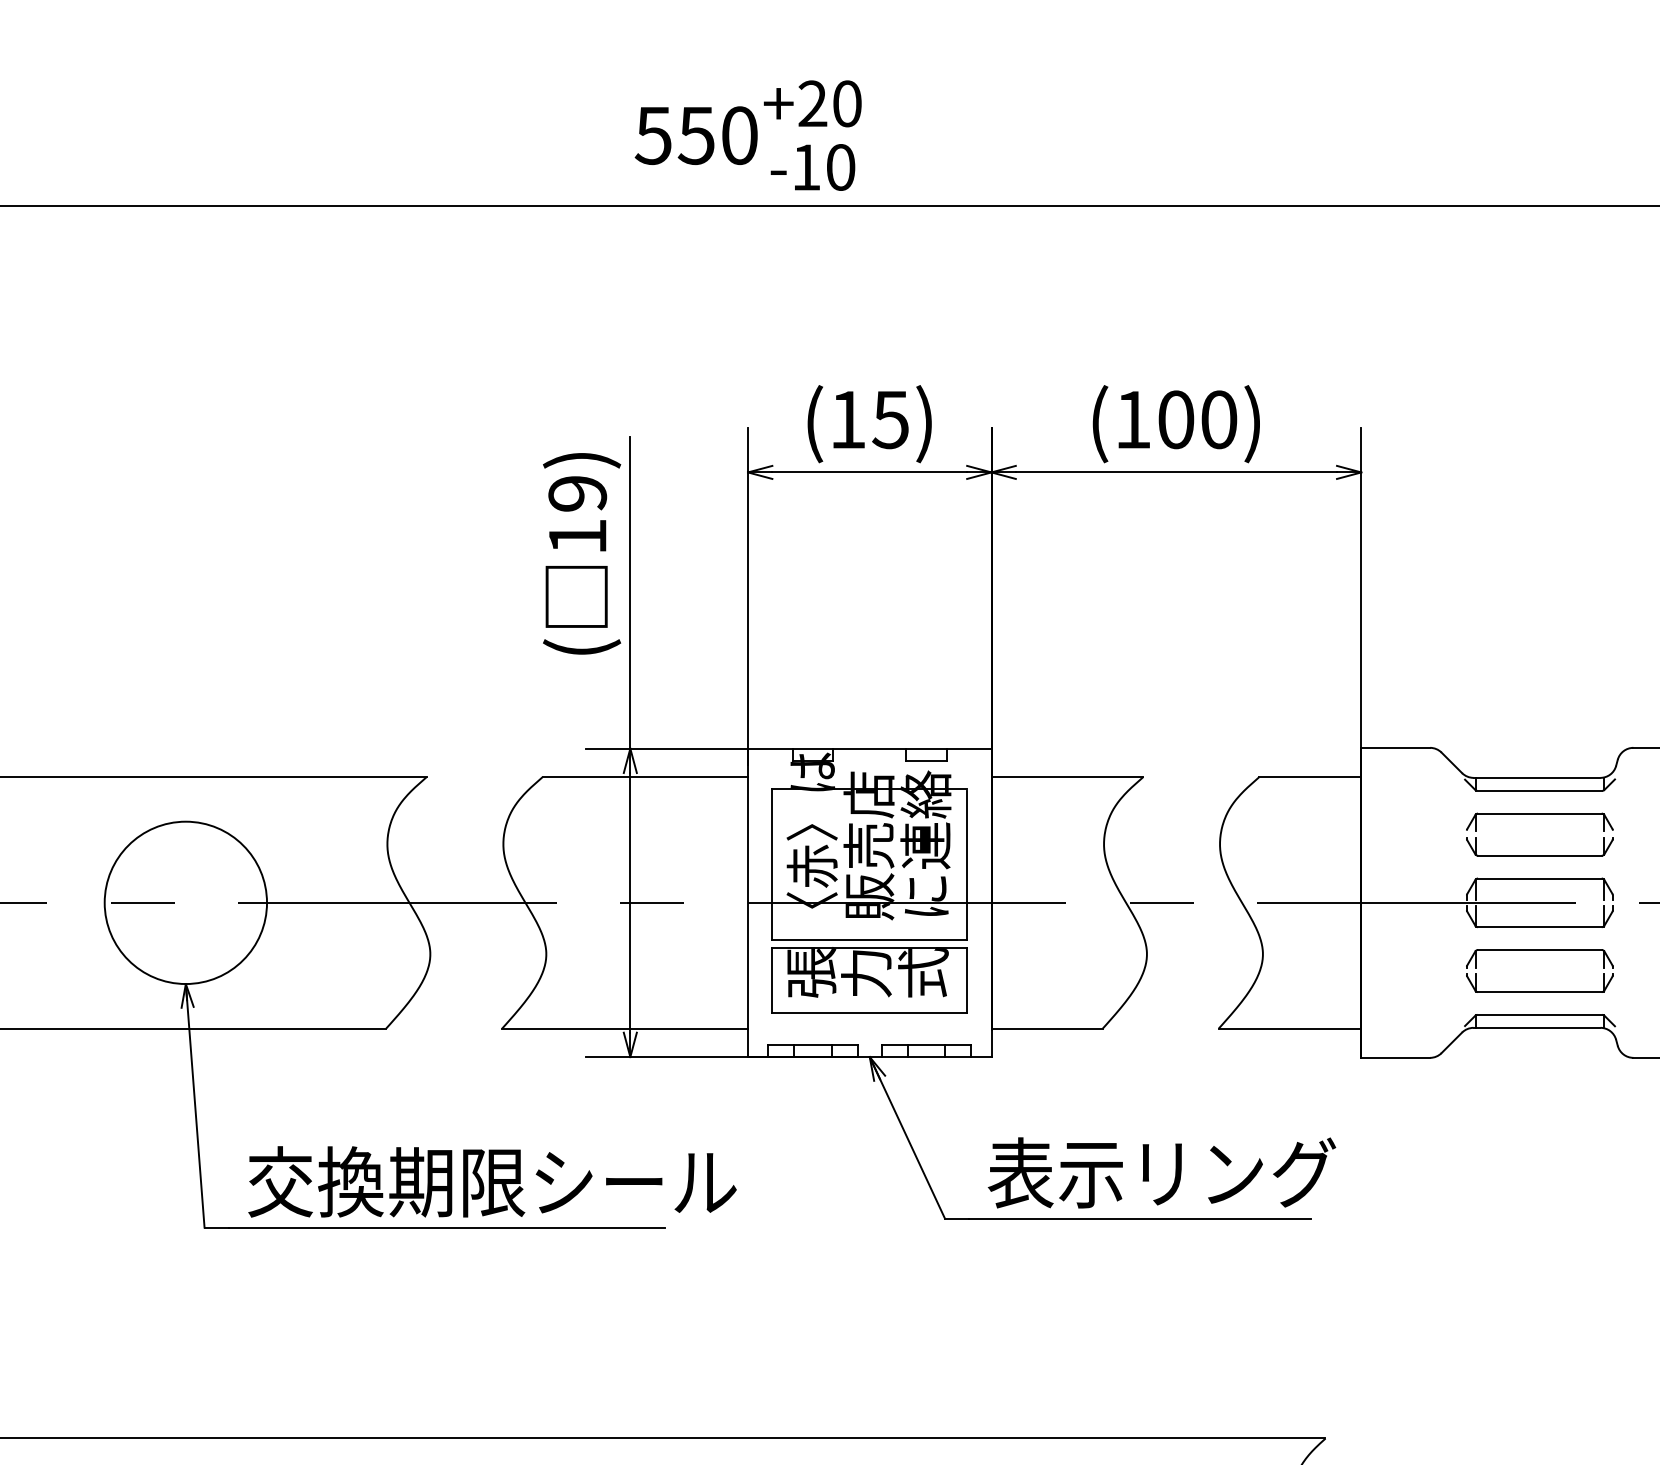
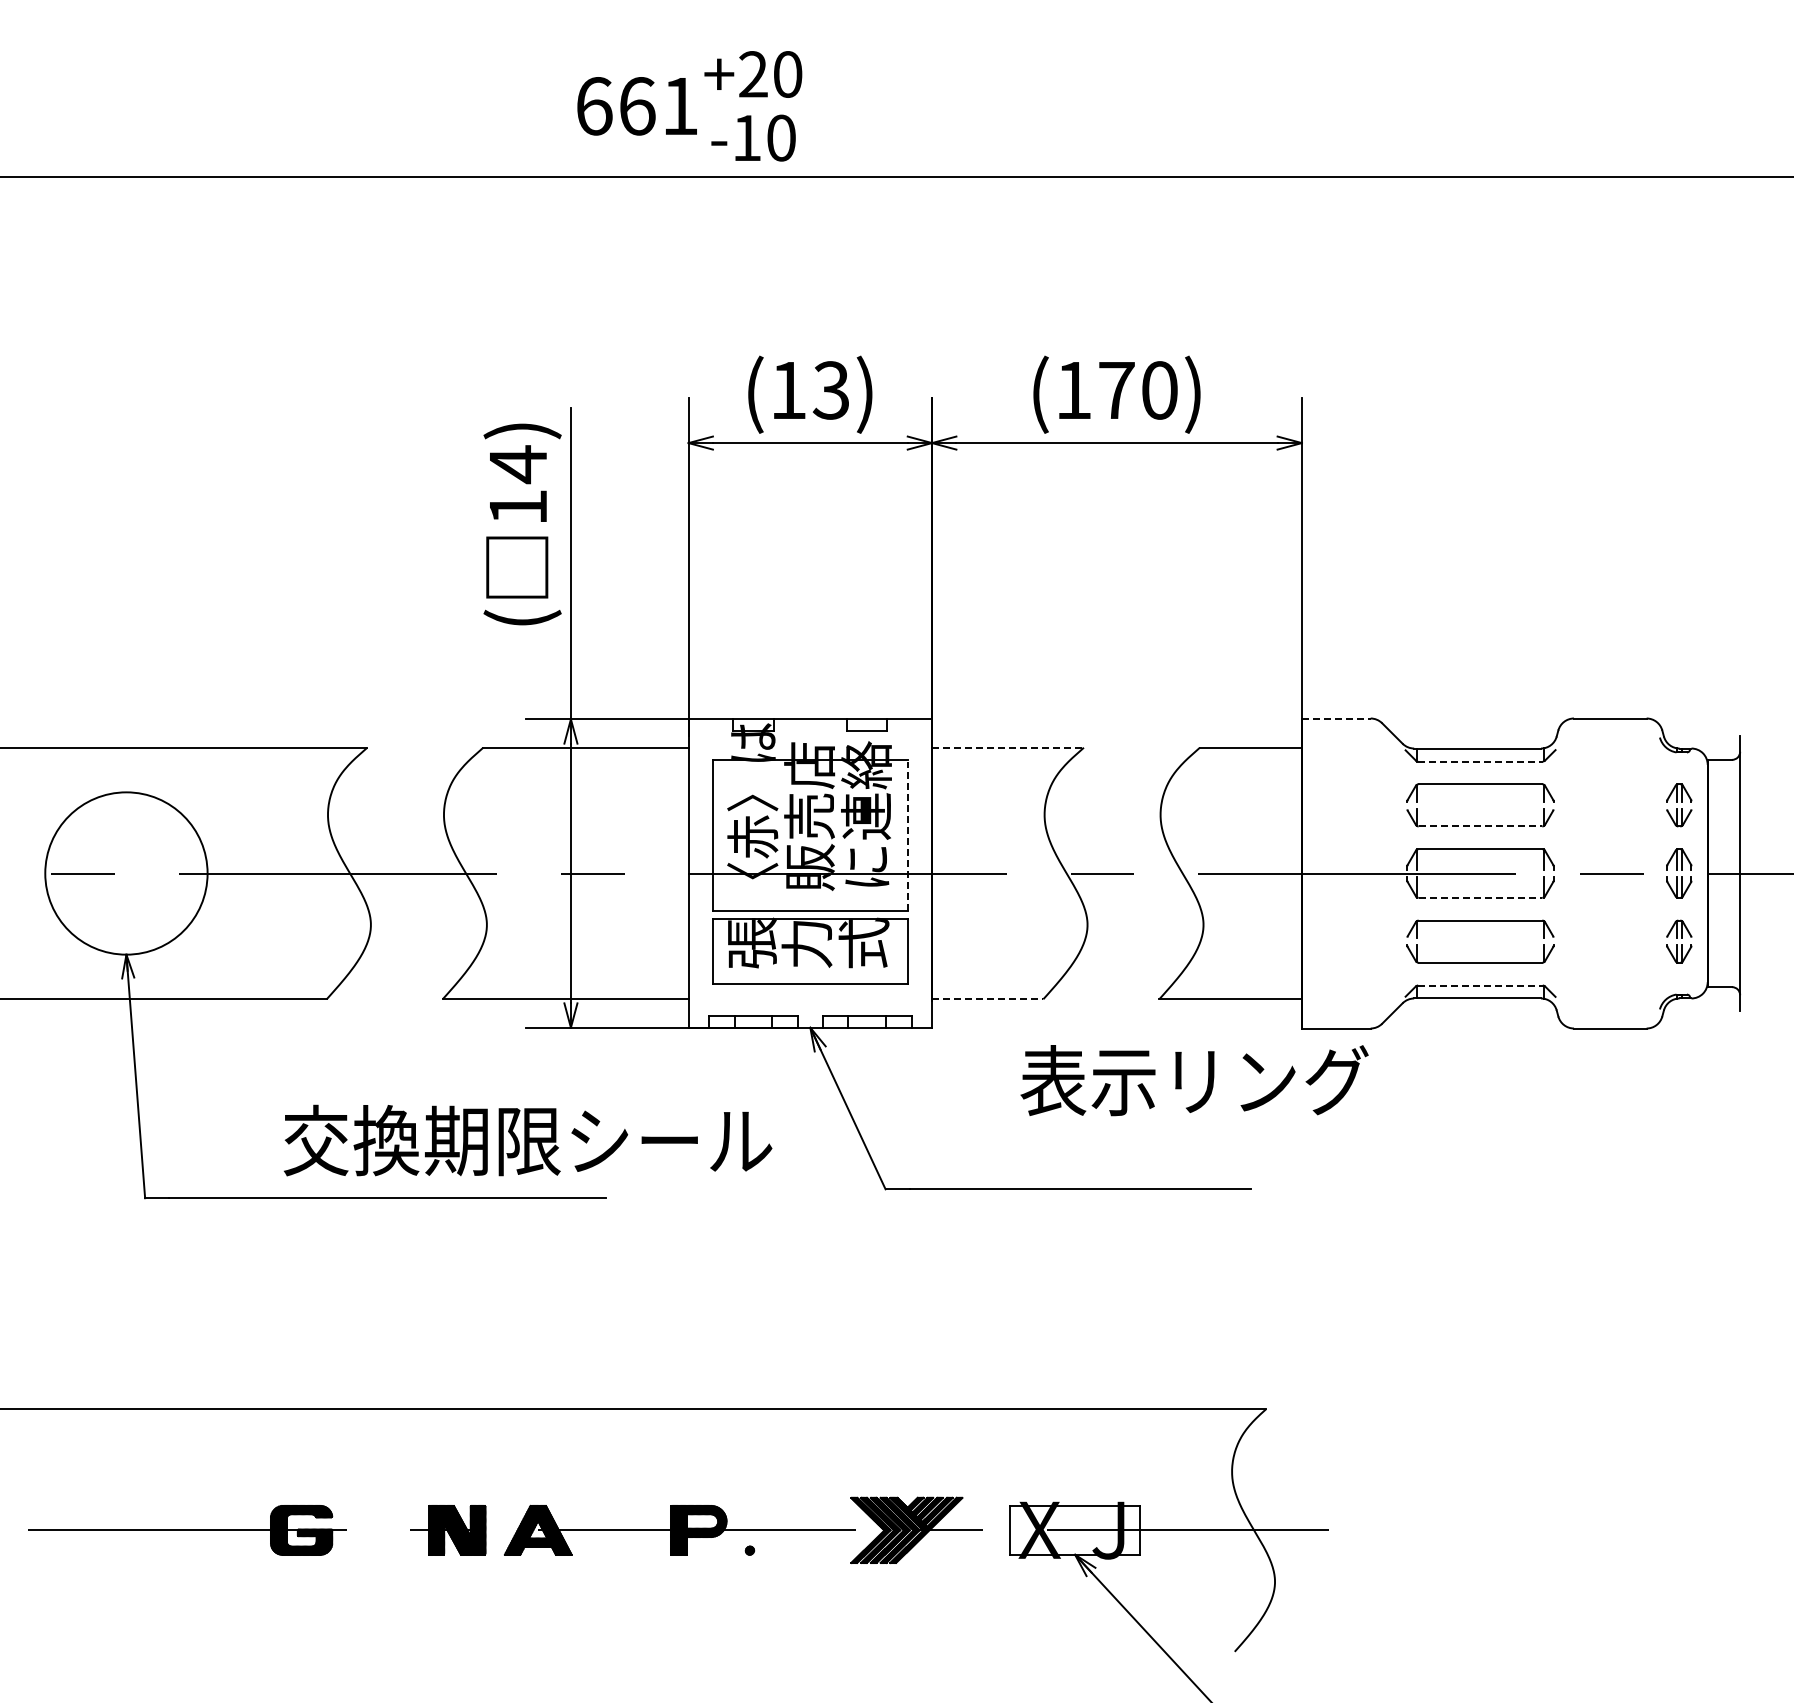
text: (695, 135) -> (636, 106), 550 -> 661
text: (889, 419) -> (830, 390), (15) -> (13)
text: (1175, 419) -> (1116, 390), (100) -> (170)
text: (577, 493) -> (518, 464), 19) -> 14)
line: (1395, 747) -> (1336, 718), solid -> dashed
line: (1067, 776) -> (1008, 747), solid -> dashed
line: (1539, 790) -> (1480, 761), solid -> dashed
line: (1539, 855) -> (1480, 826), solid -> dashed
line: (966, 865) -> (907, 836), solid -> dashed
line: (1539, 926) -> (1480, 897), solid -> dashed
line: (1539, 1014) -> (1480, 985), solid -> dashed
line: (1046, 1028) -> (987, 999), solid -> dashed
text: (1161, 1172) -> (1194, 1080), moved
text: (492, 1181) -> (528, 1140), moved

